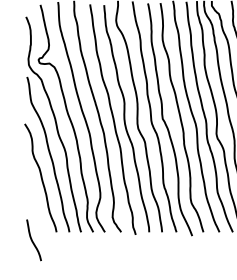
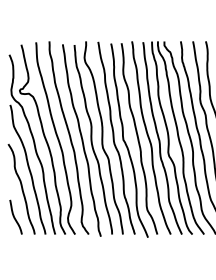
curve: (32, 239) -> (14, 216), moved

